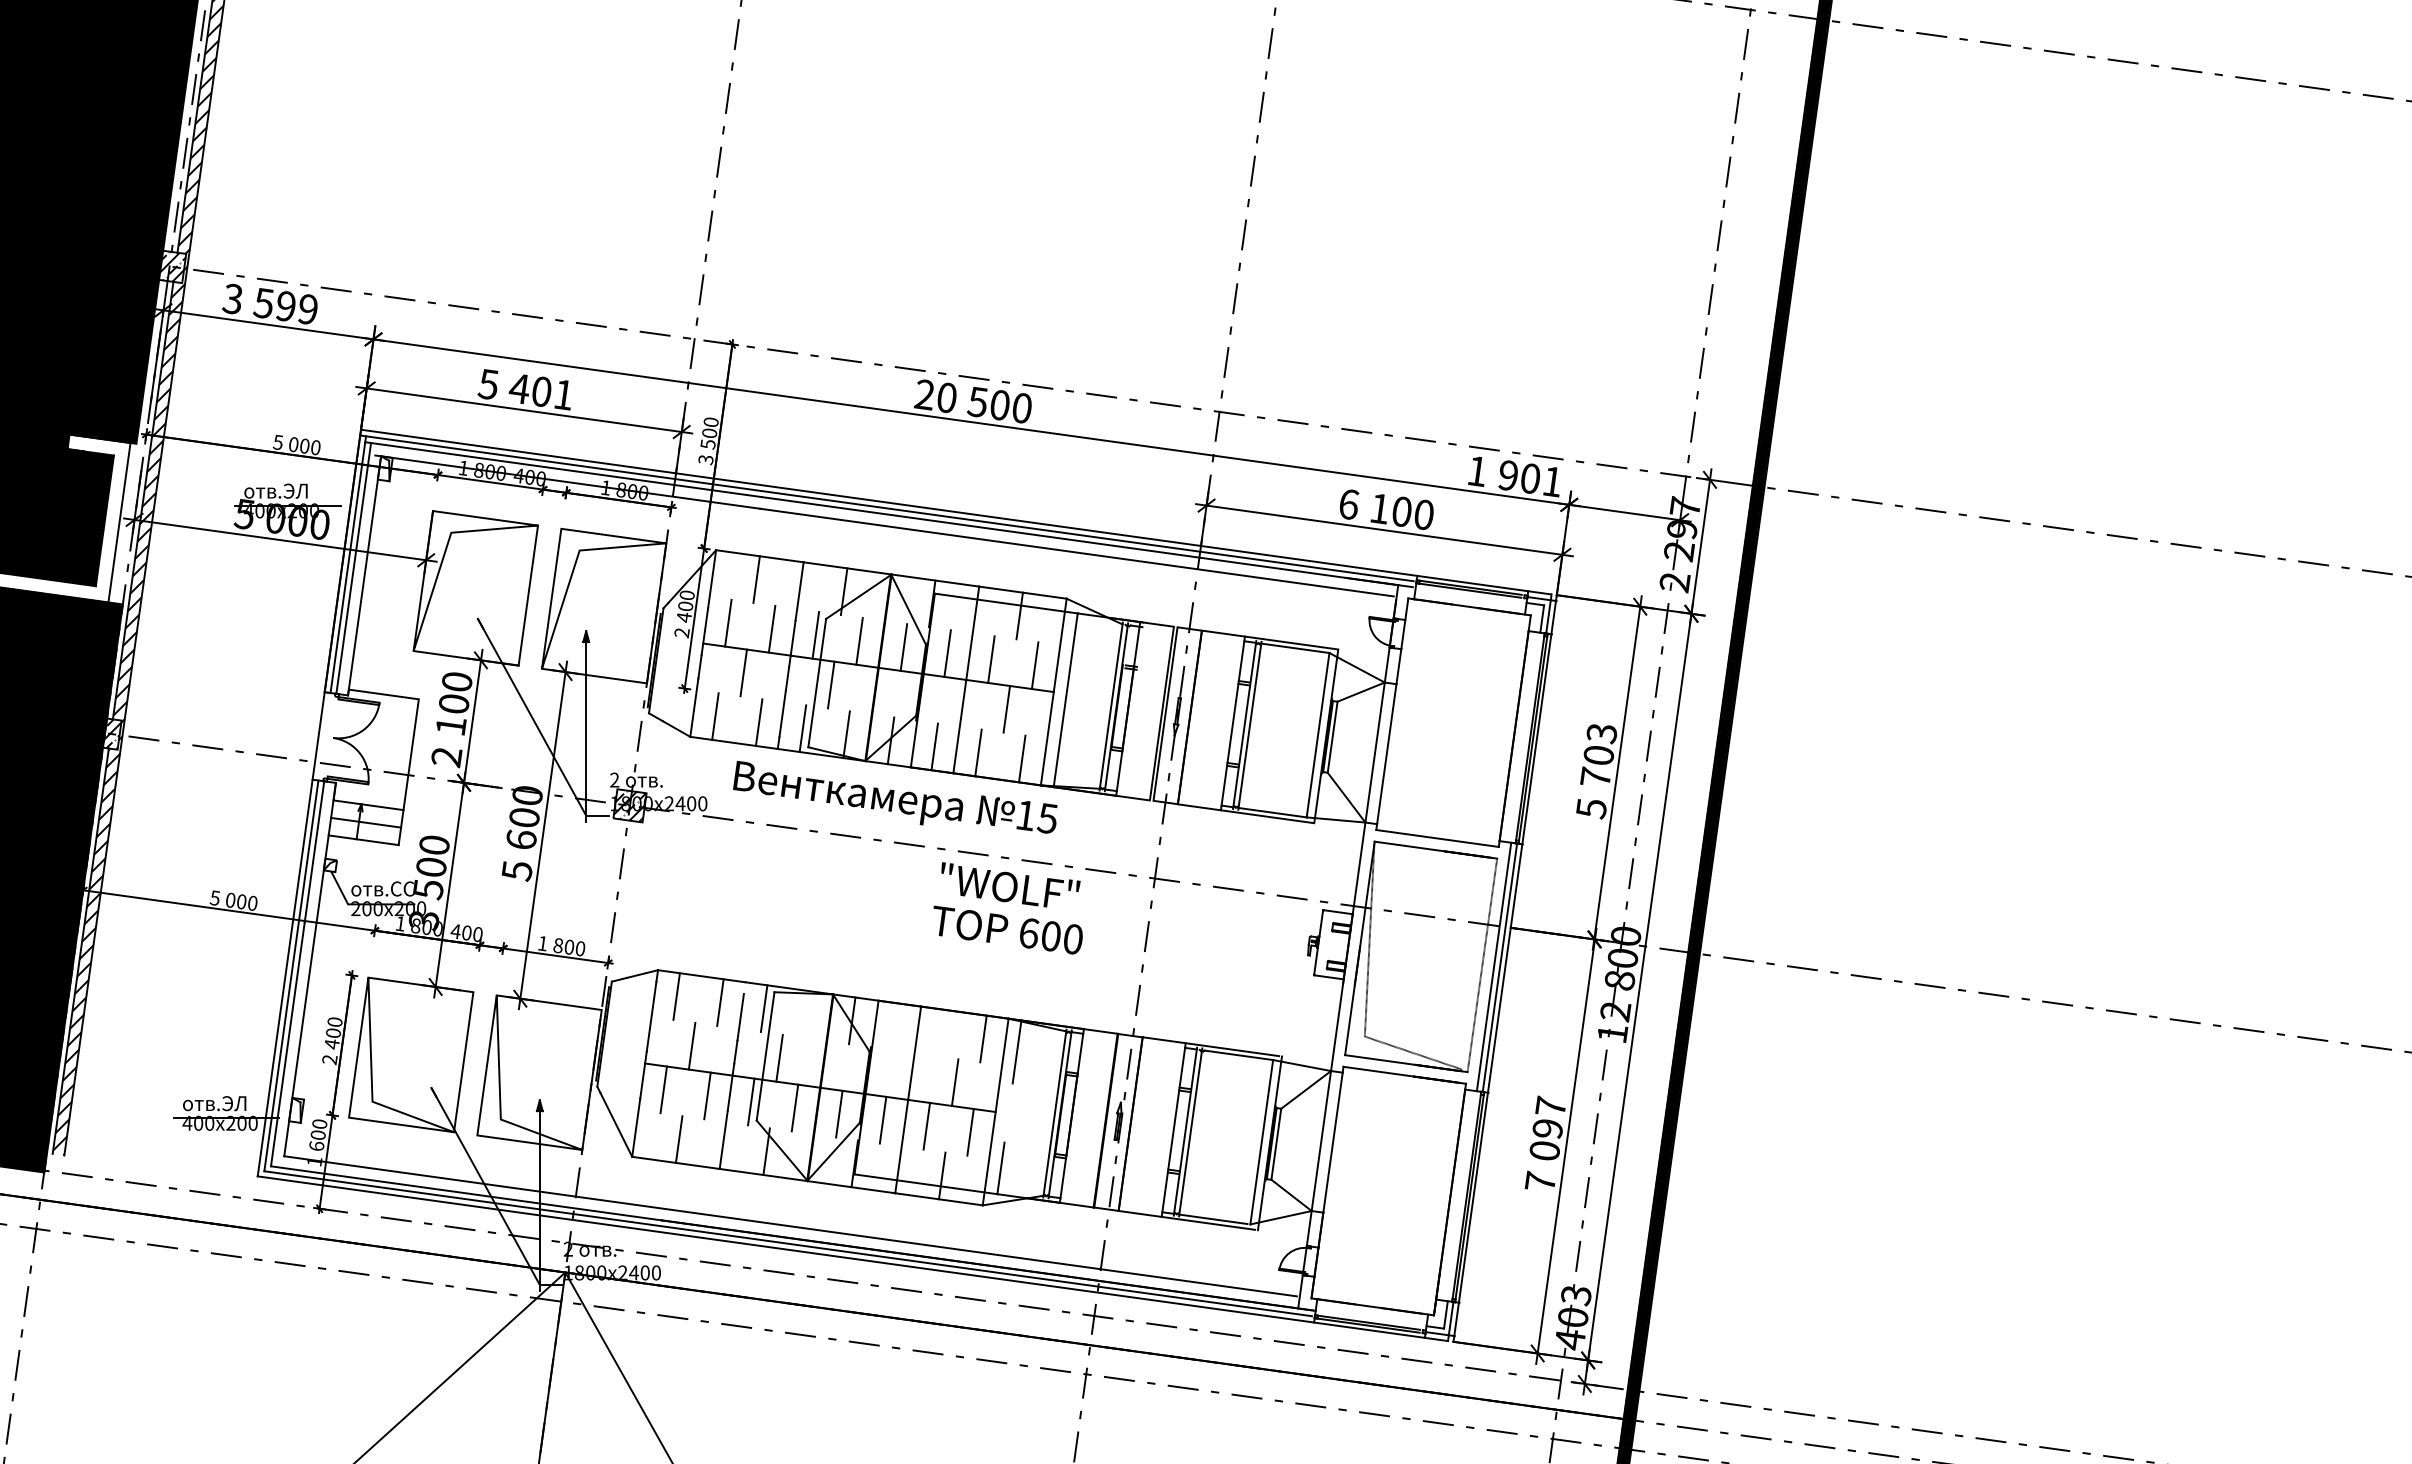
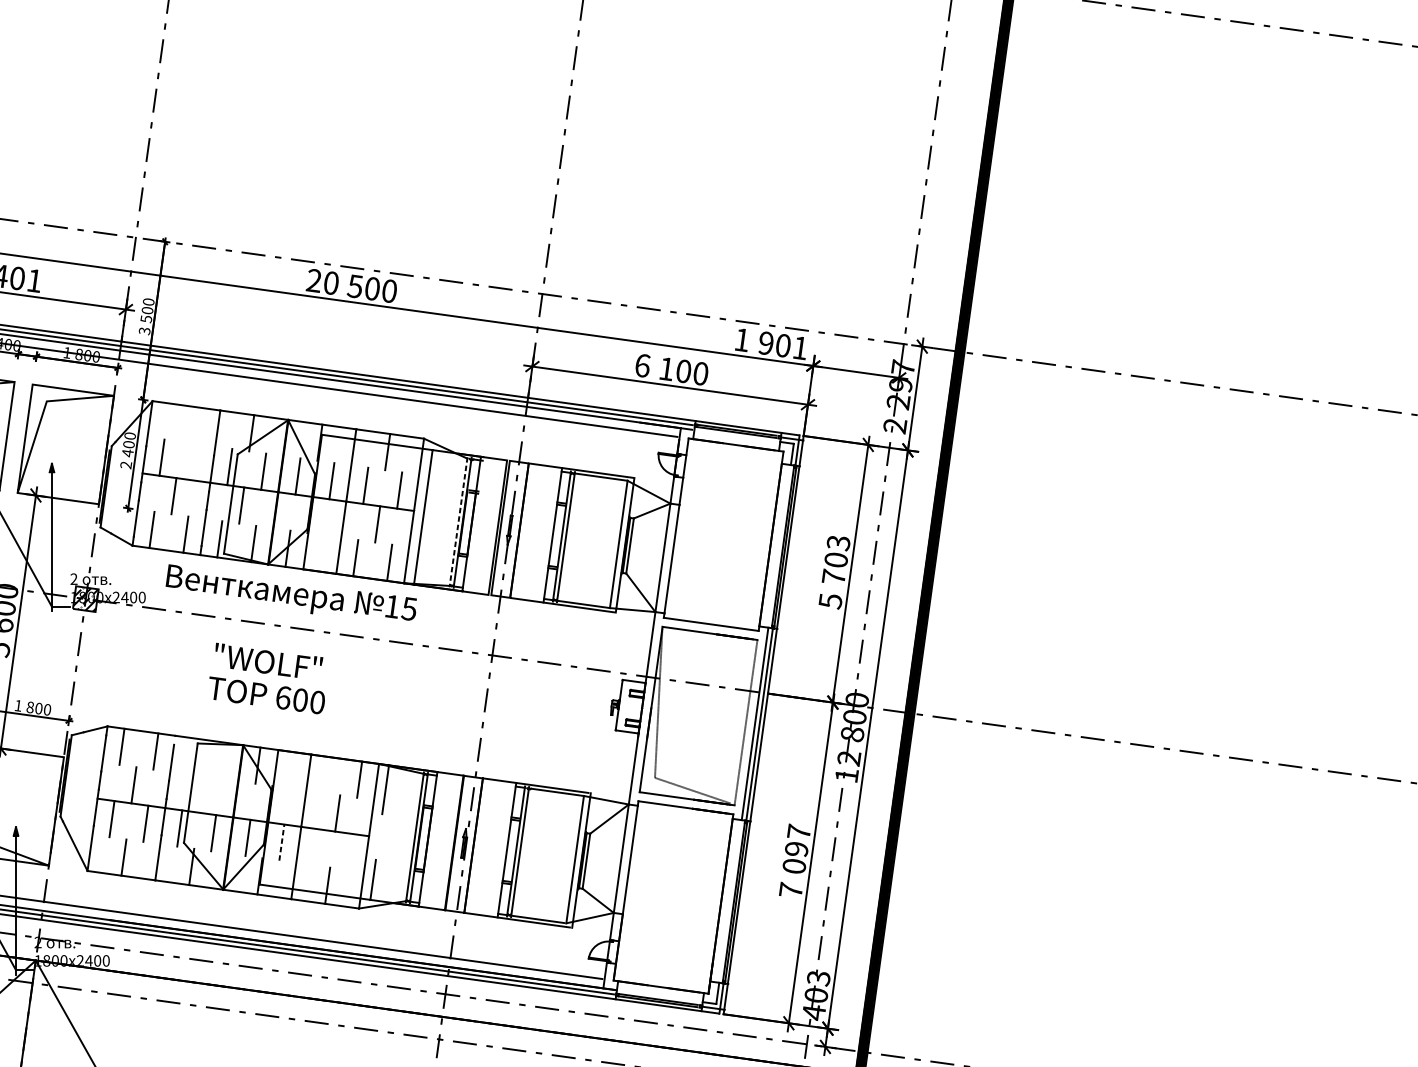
line: (756, 579) -> (183, 423), removed
line: (771, 628) -> (195, 461), removed
line: (1111, 706) -> (458, 522), solid -> dashed
line: (934, 746) -> (321, 553), removed
text: (1007, 908) -> (266, 678), moved
line: (763, 1008) -> (189, 756), removed
line: (779, 1058) -> (201, 794), removed
line: (883, 1120) -> (282, 842), solid -> dashed
line: (926, 1125) -> (315, 846), removed
line: (970, 1132) -> (349, 852), removed

